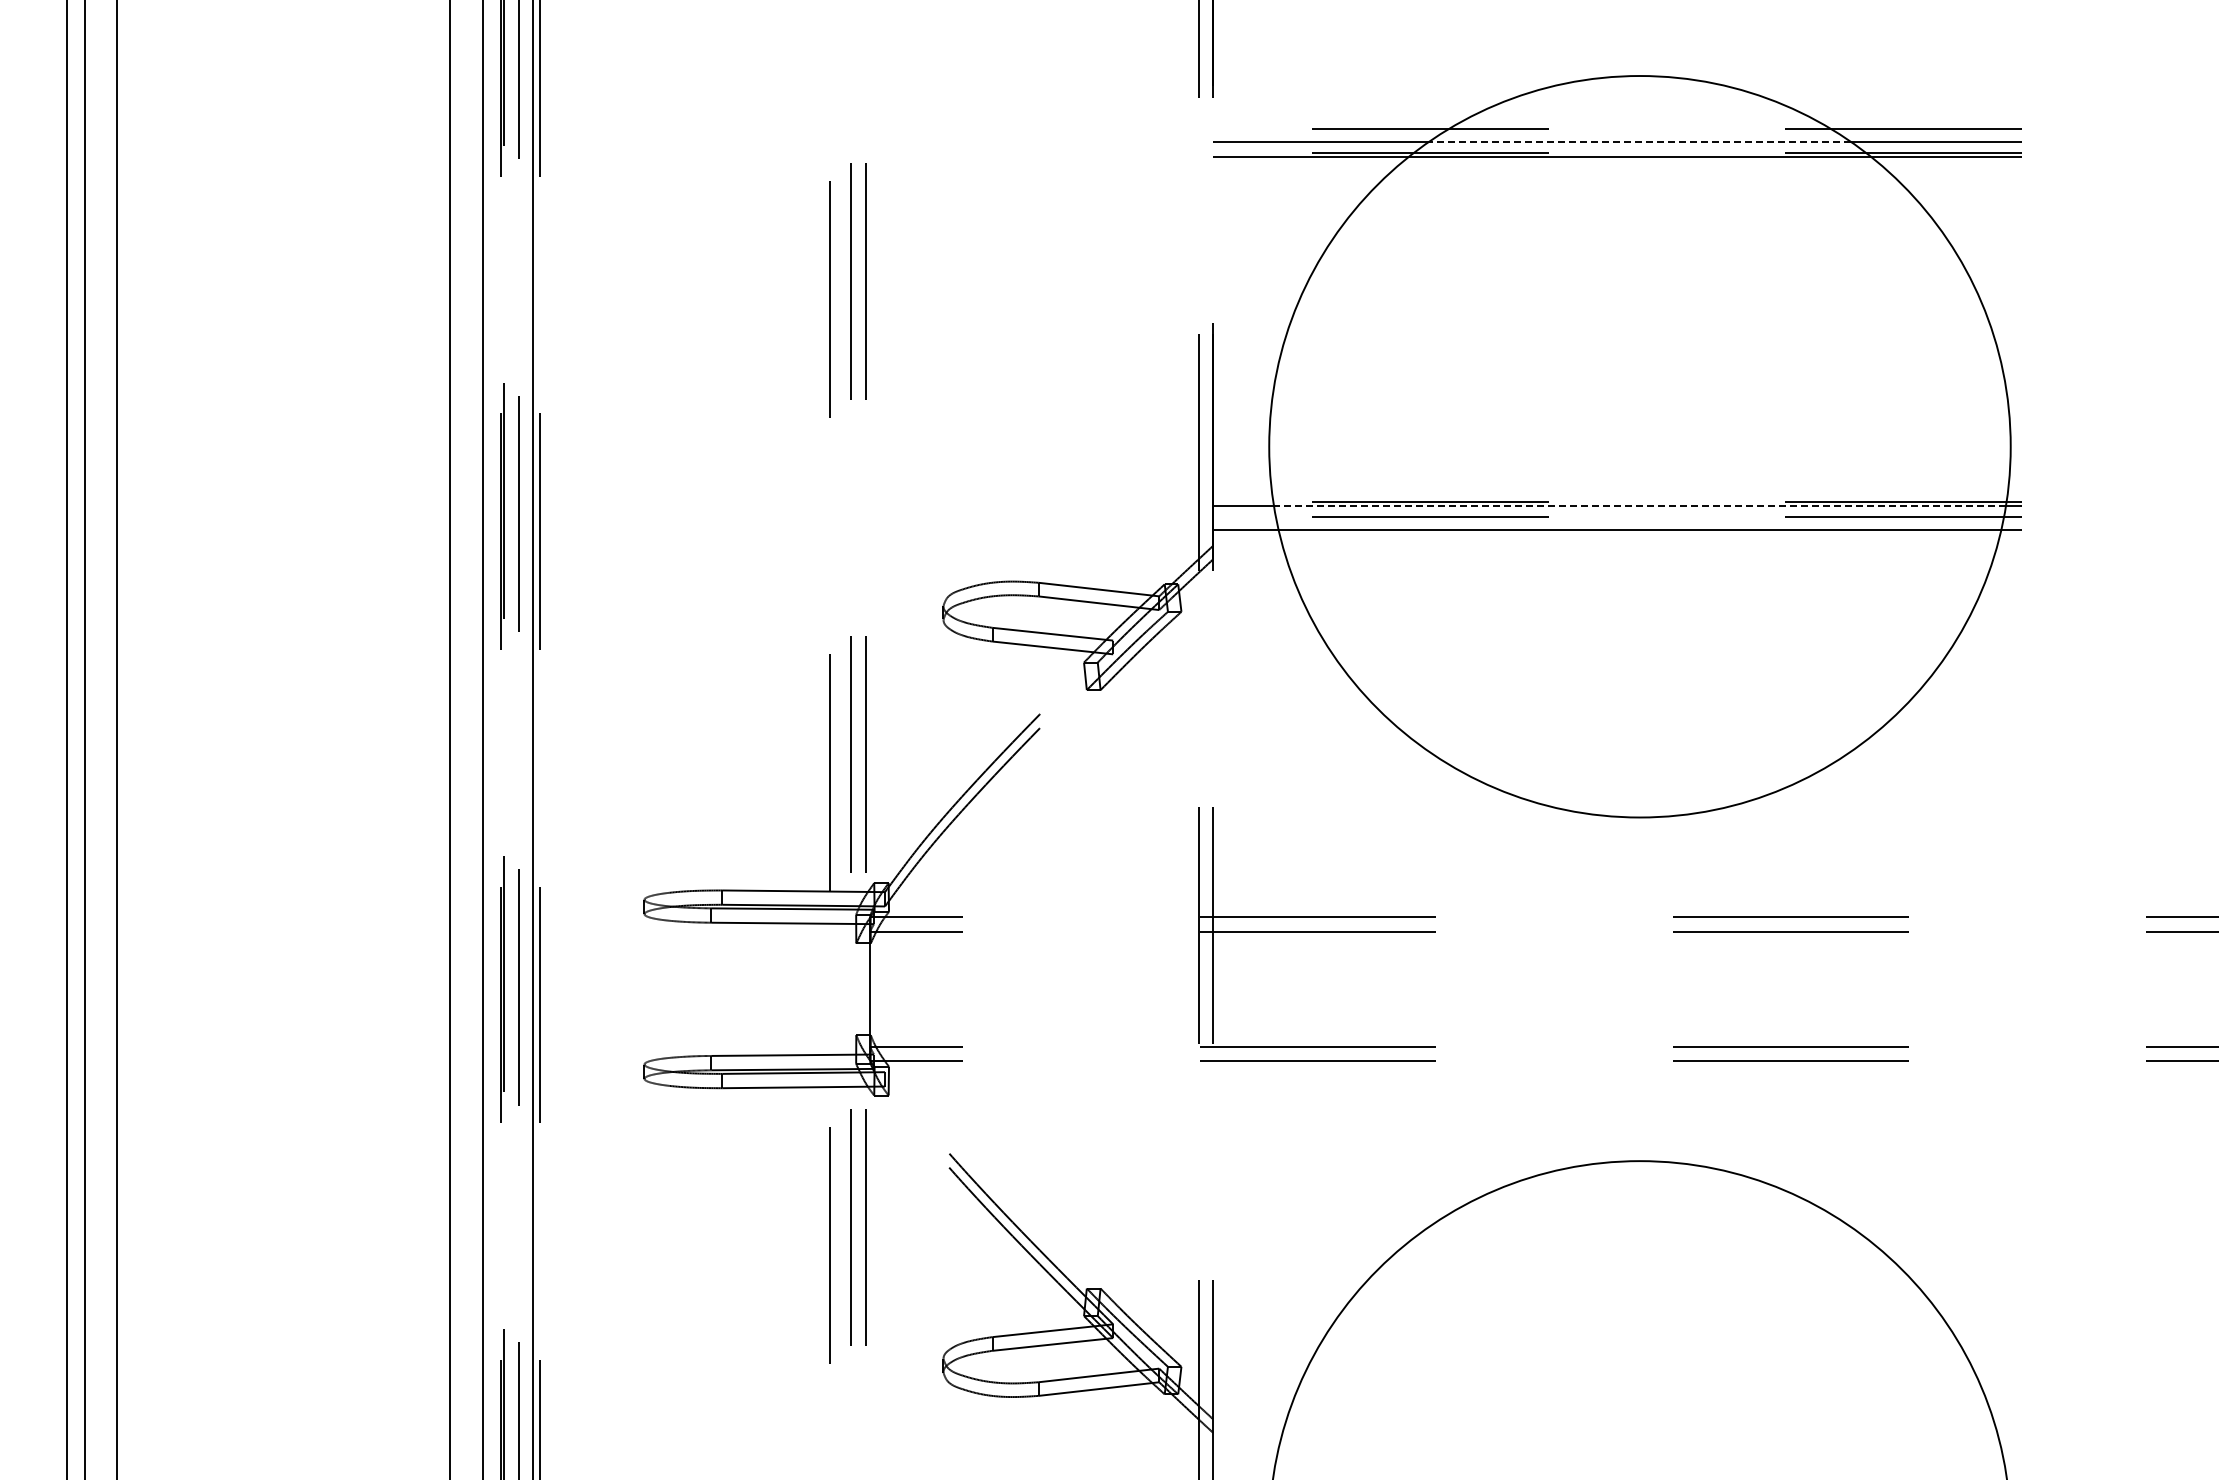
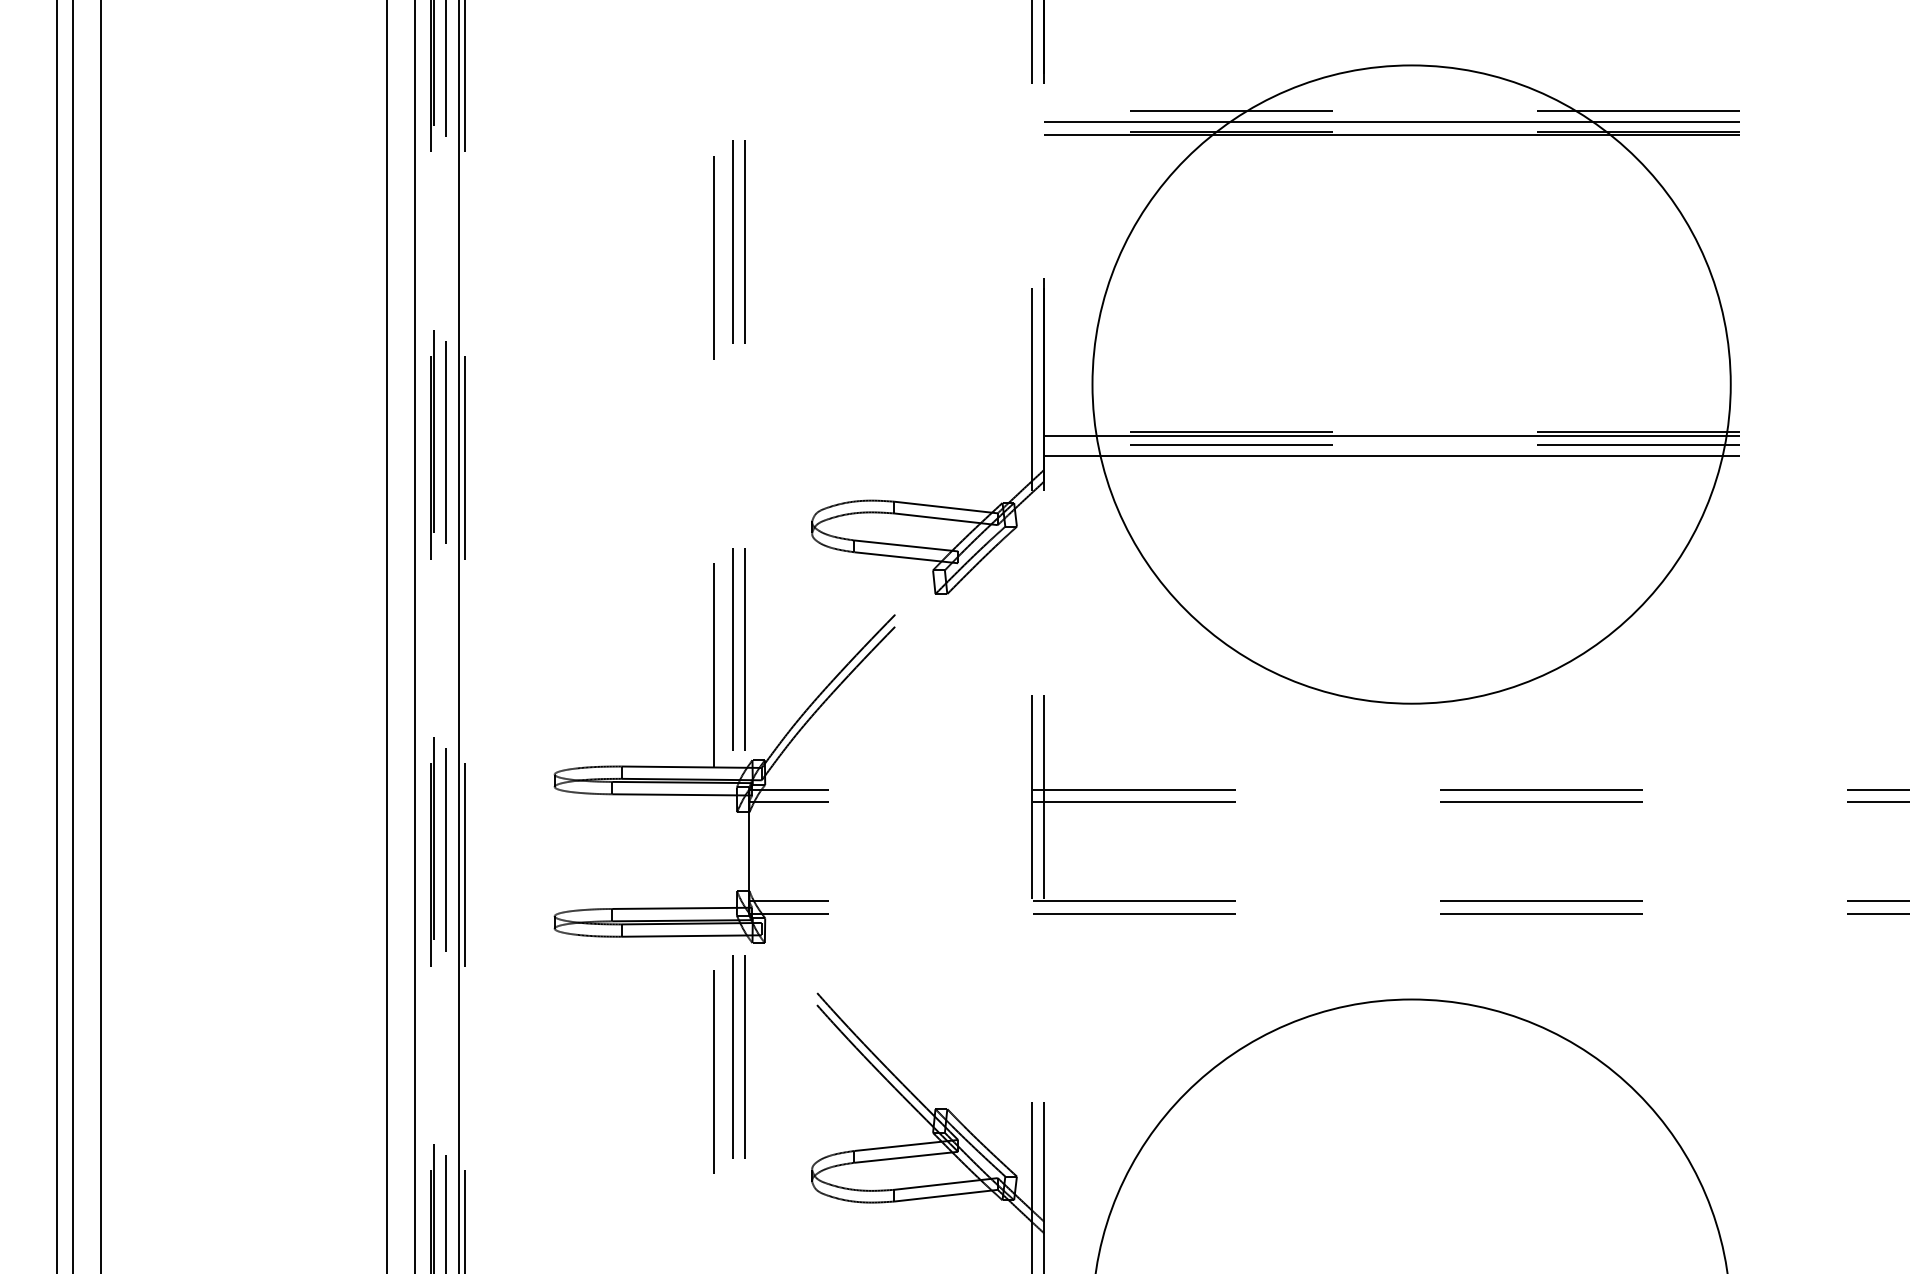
line: (1639, 142) -> (1411, 122), dashed -> solid
line: (1639, 506) -> (1411, 436), dashed -> solid

